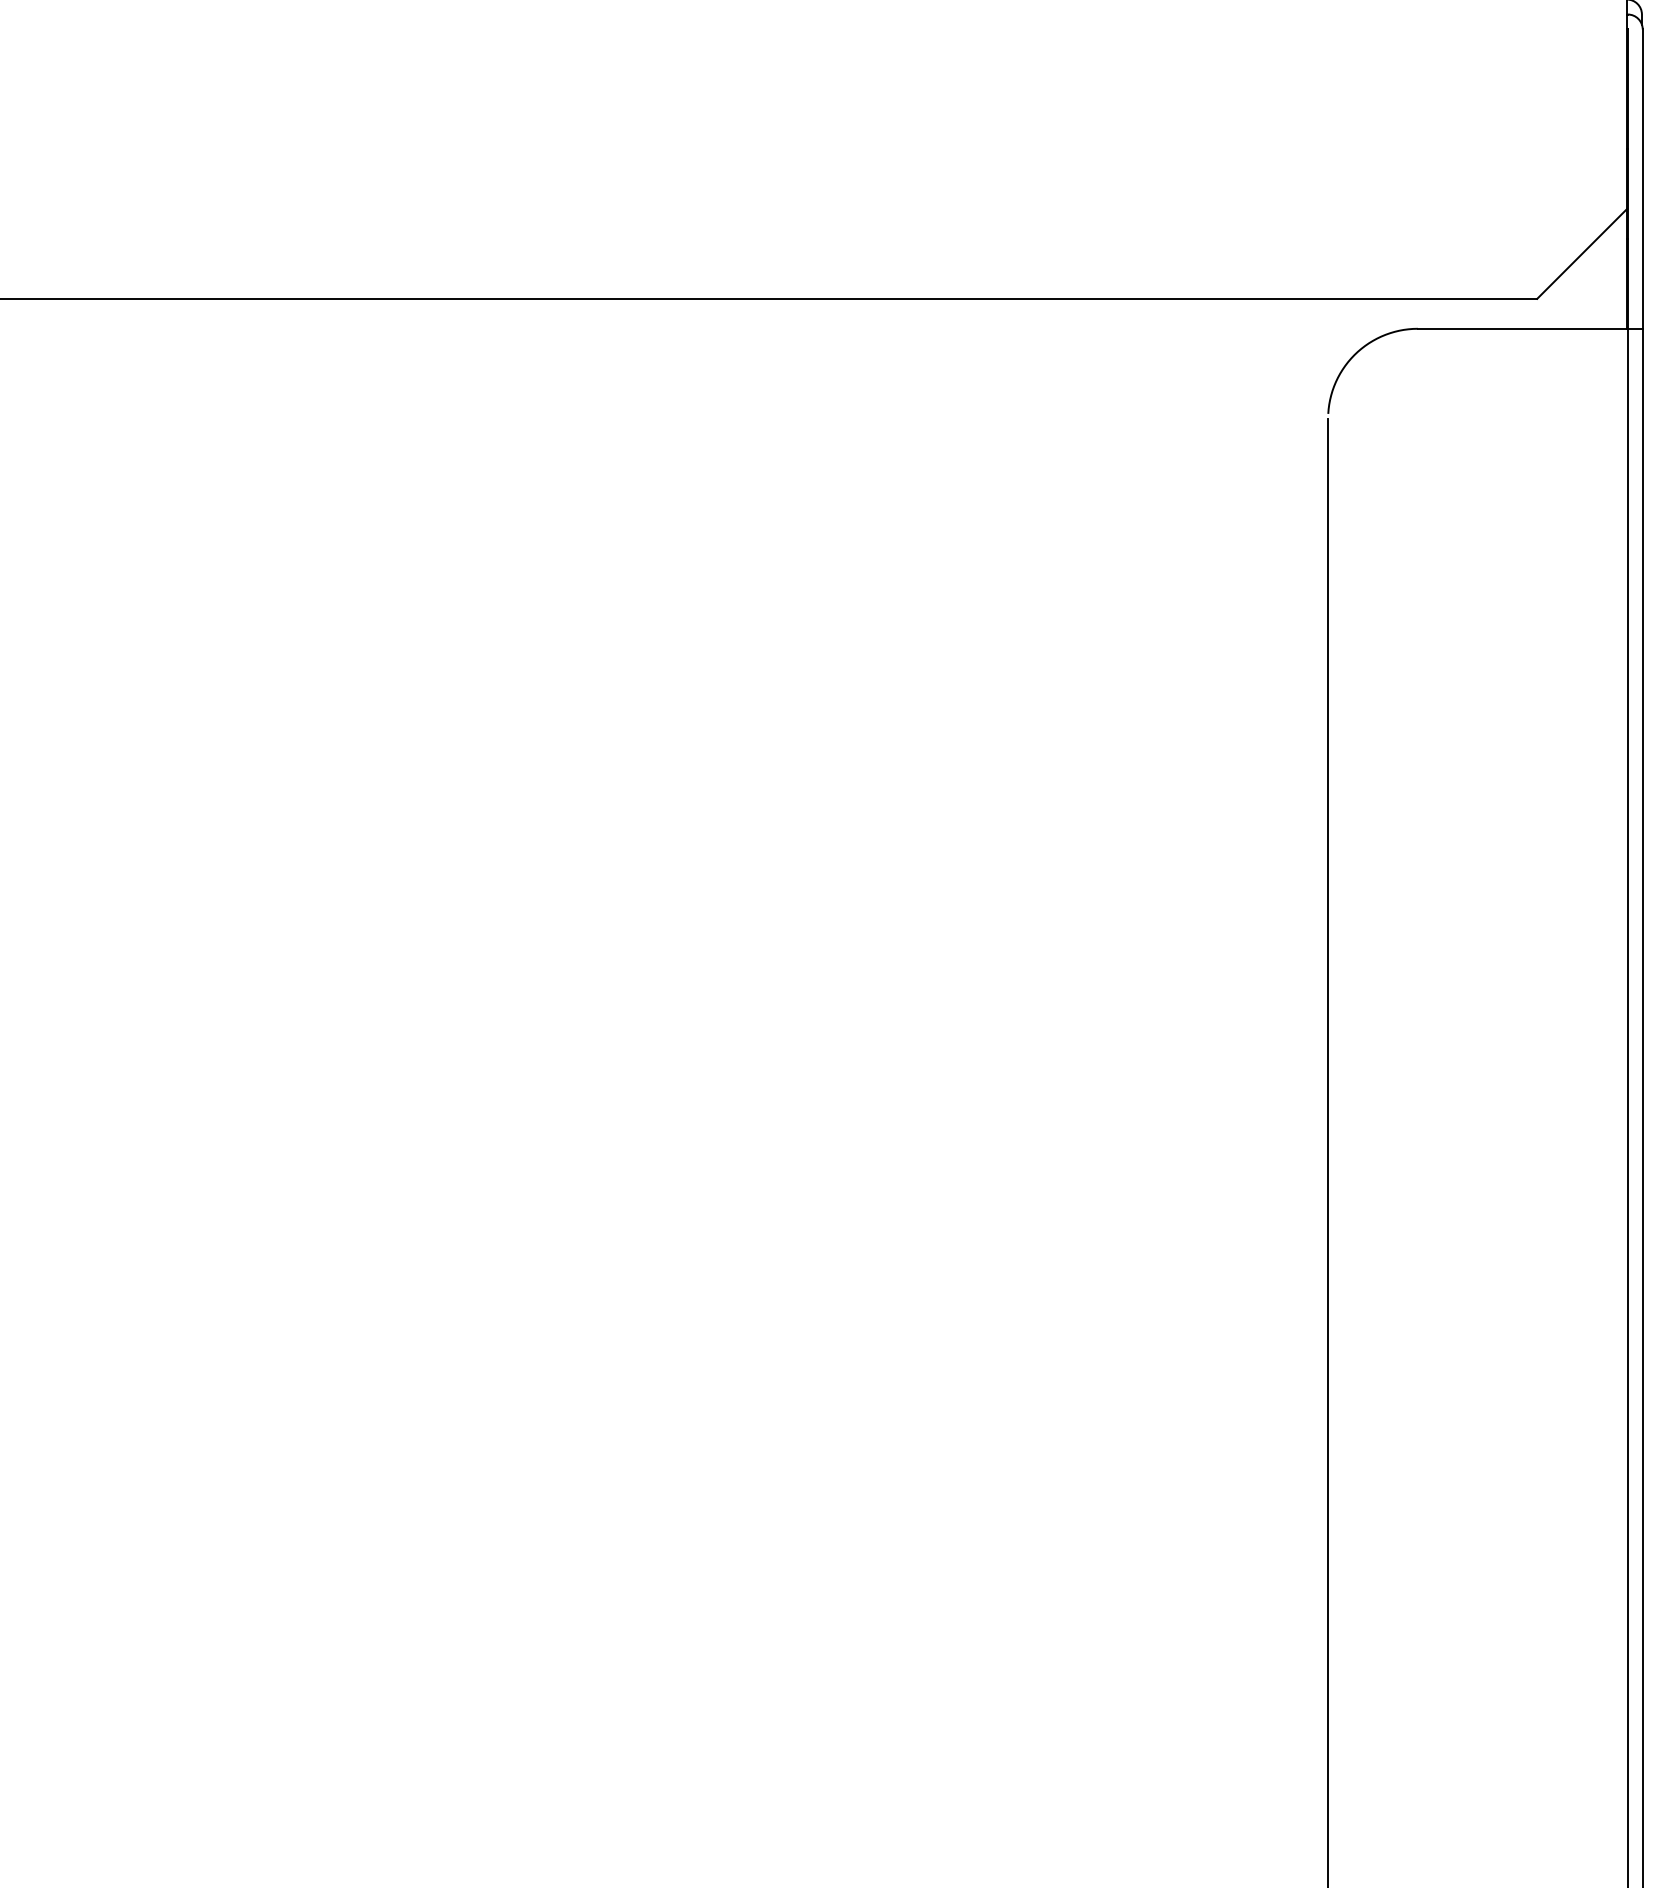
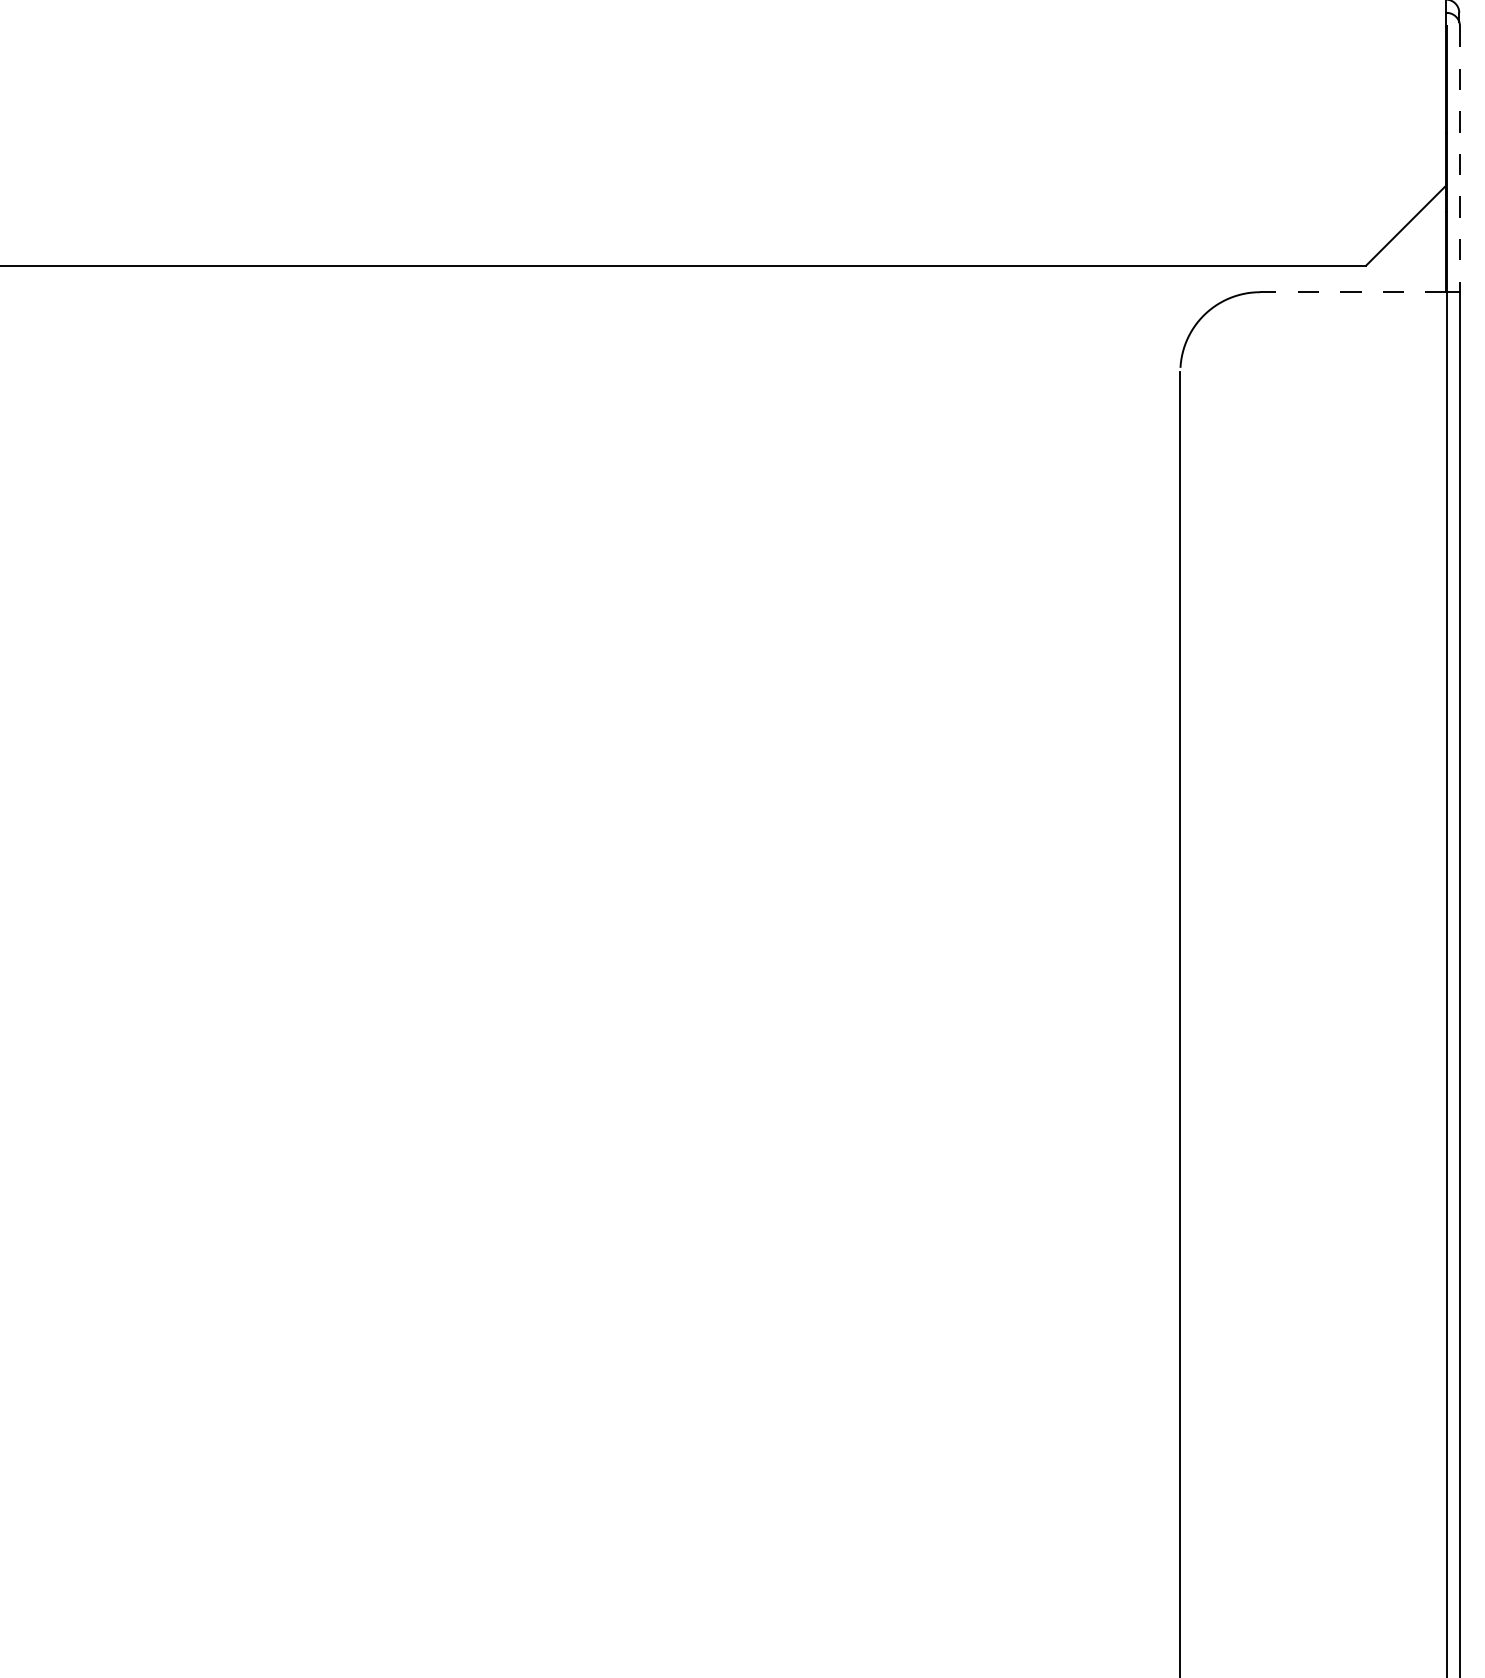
line: (1642, 179) -> (1459, 159), solid -> dashed
line: (1522, 328) -> (1353, 291), solid -> dashed

